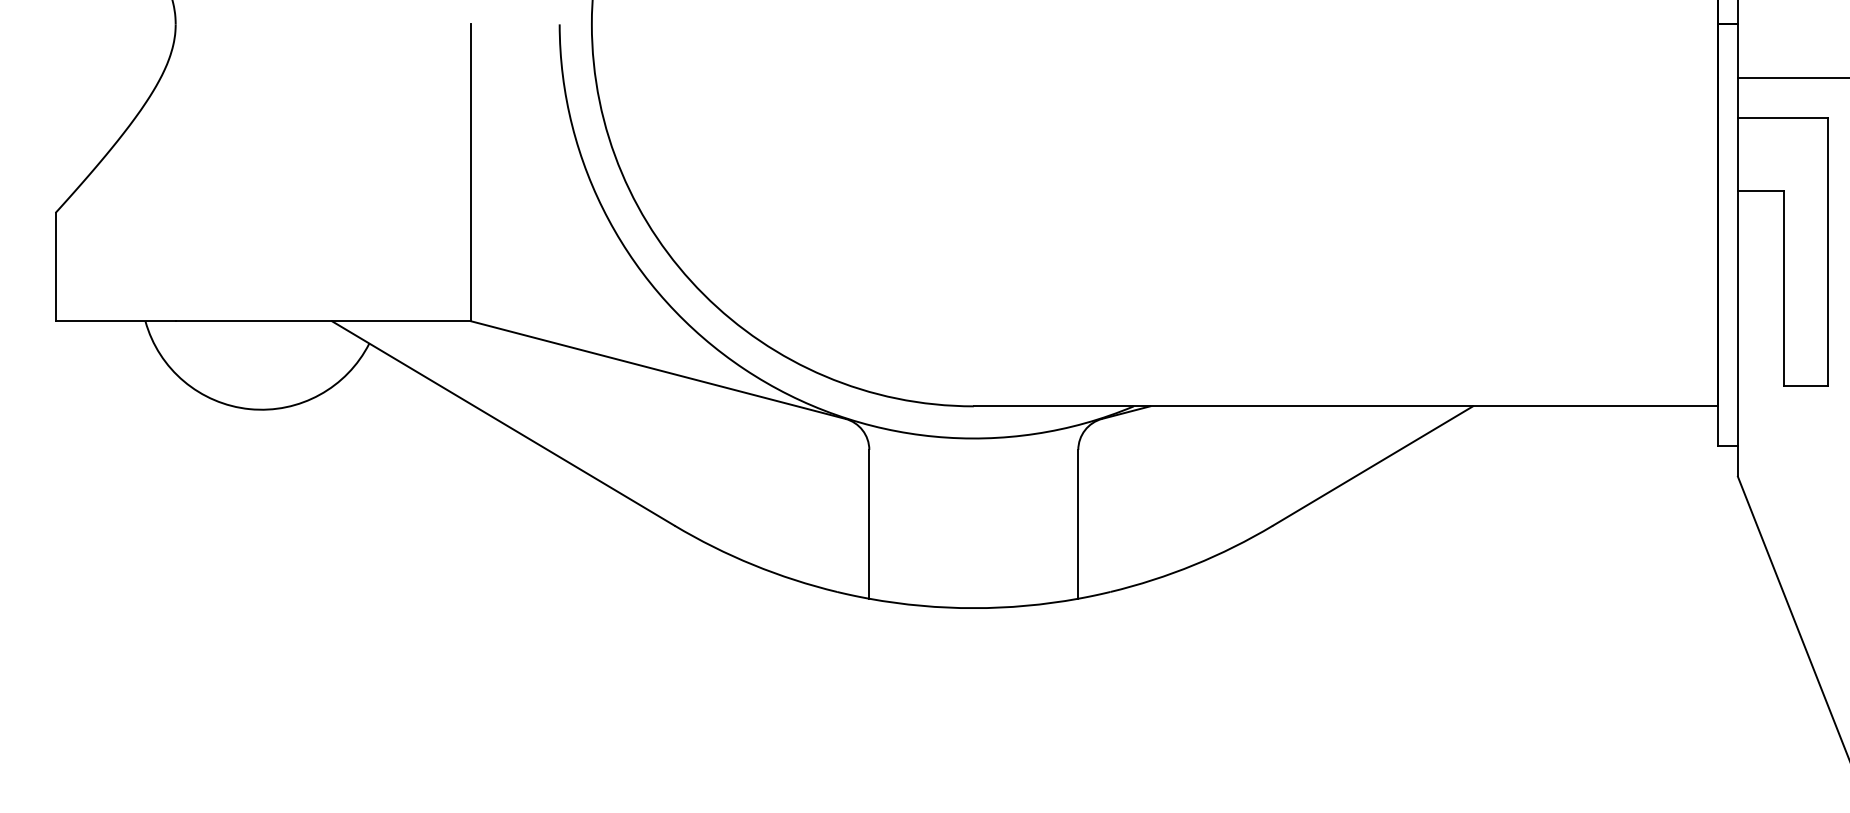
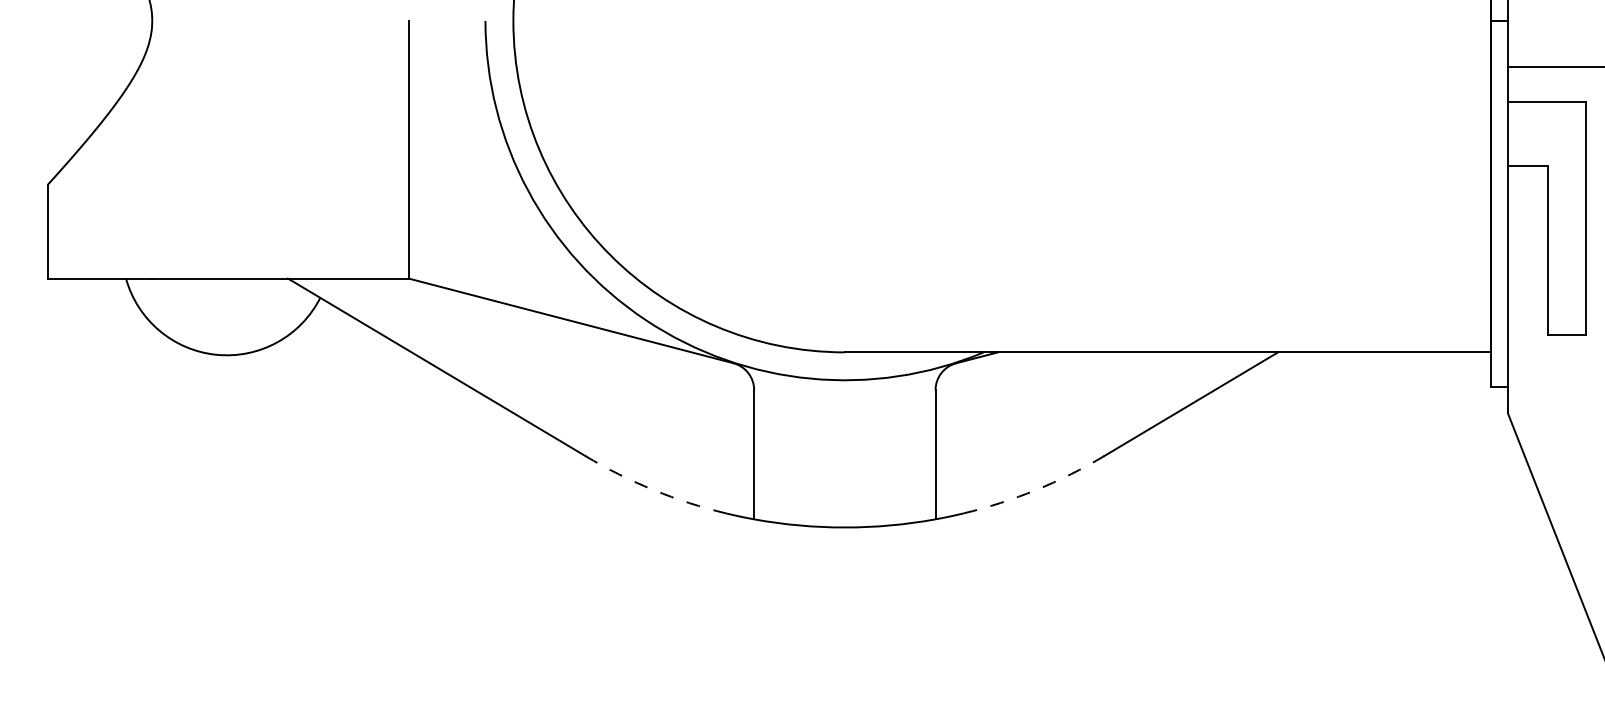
arc: (753, 564) -> (653, 489), solid -> dashed
arc: (1194, 564) -> (1036, 489), solid -> dashed

